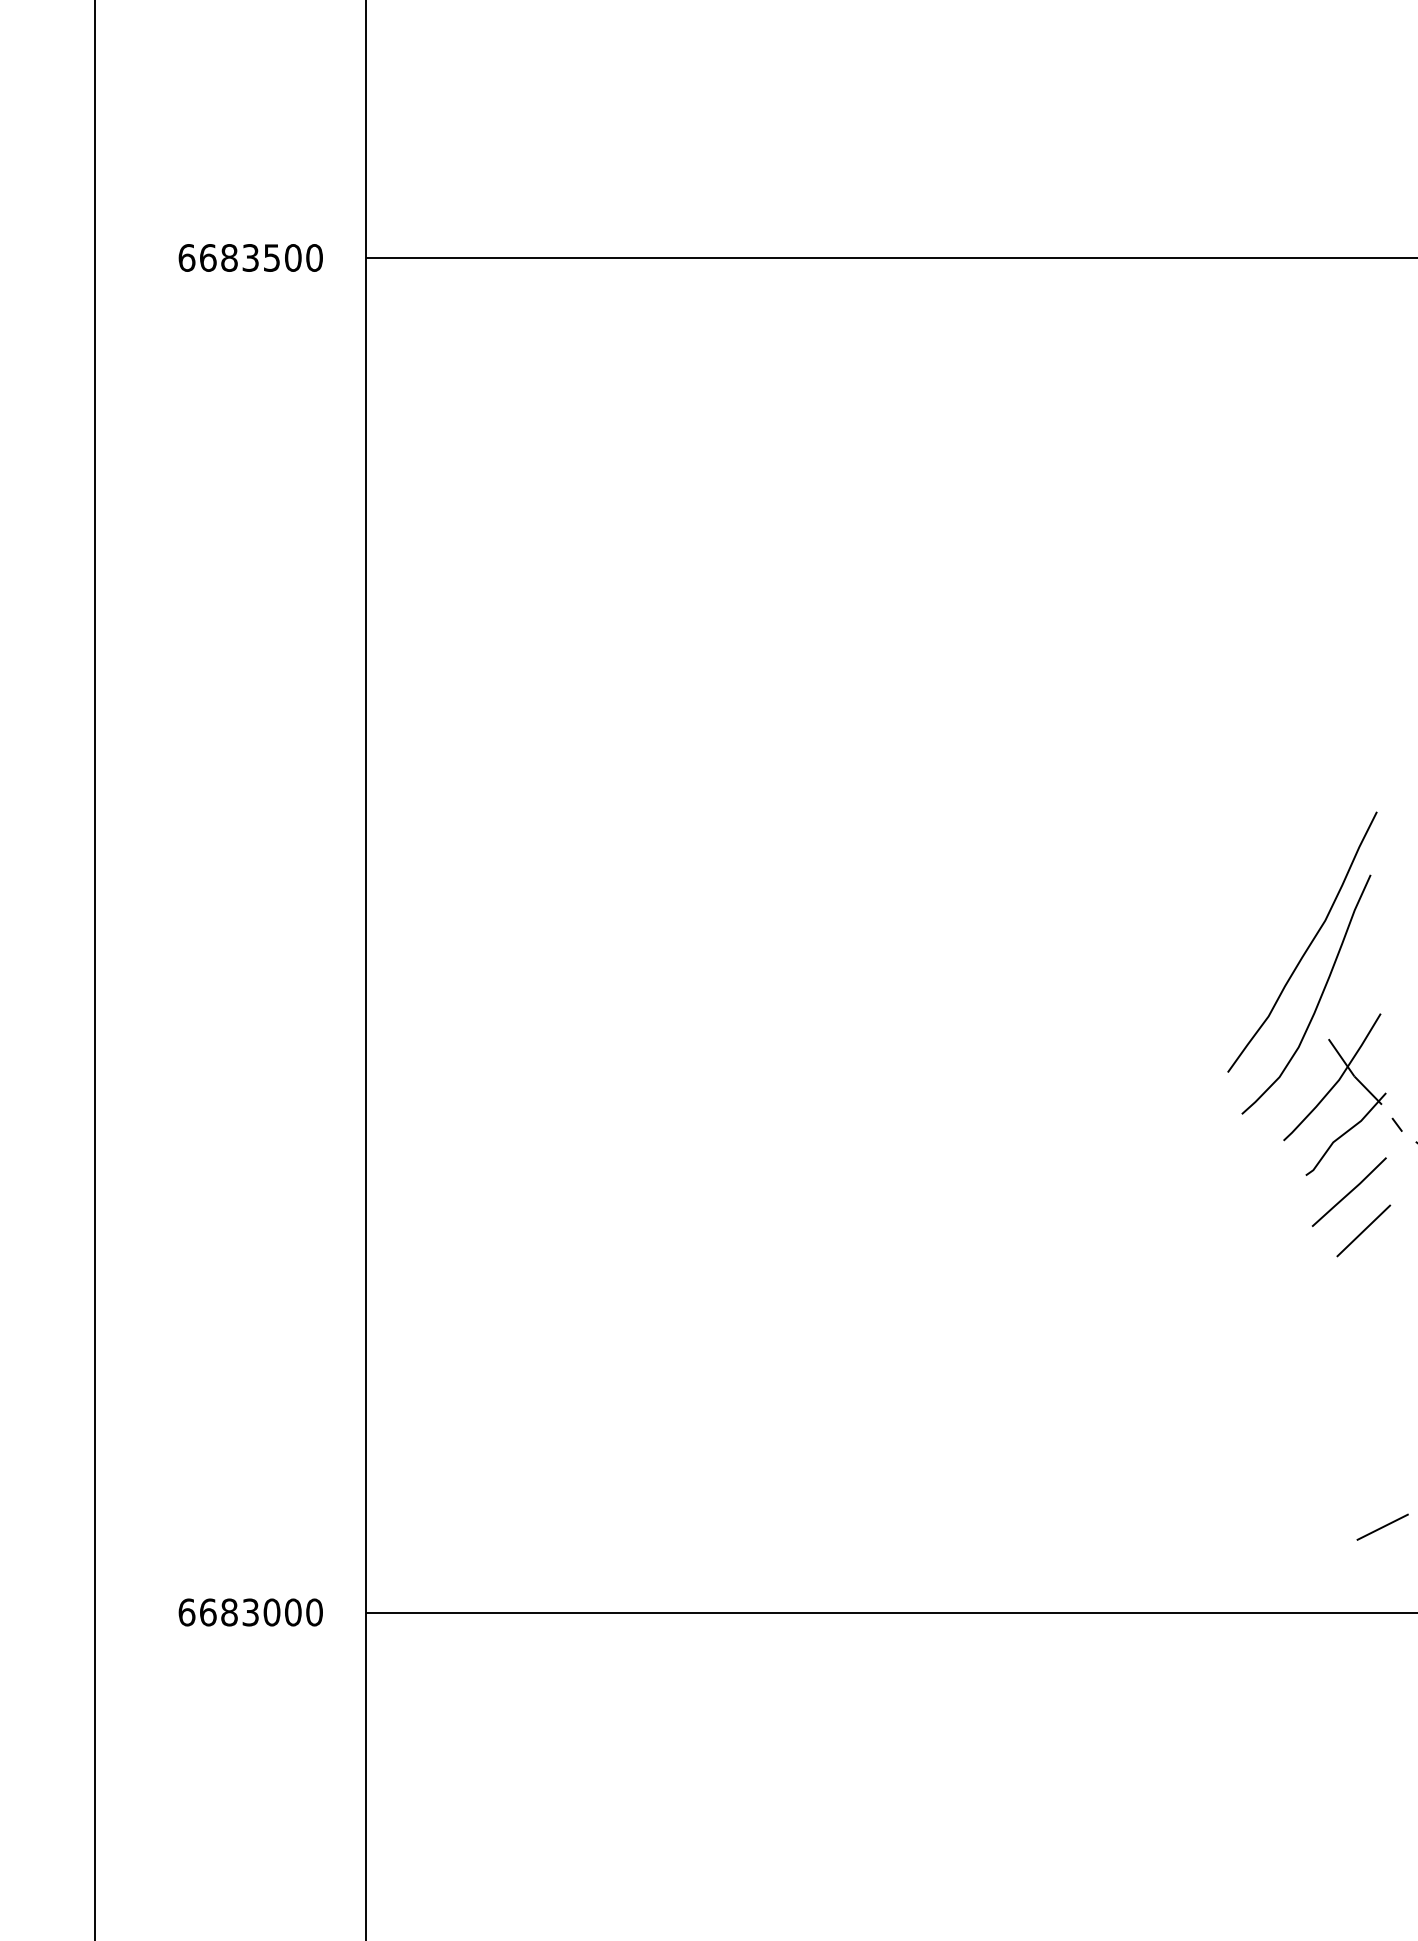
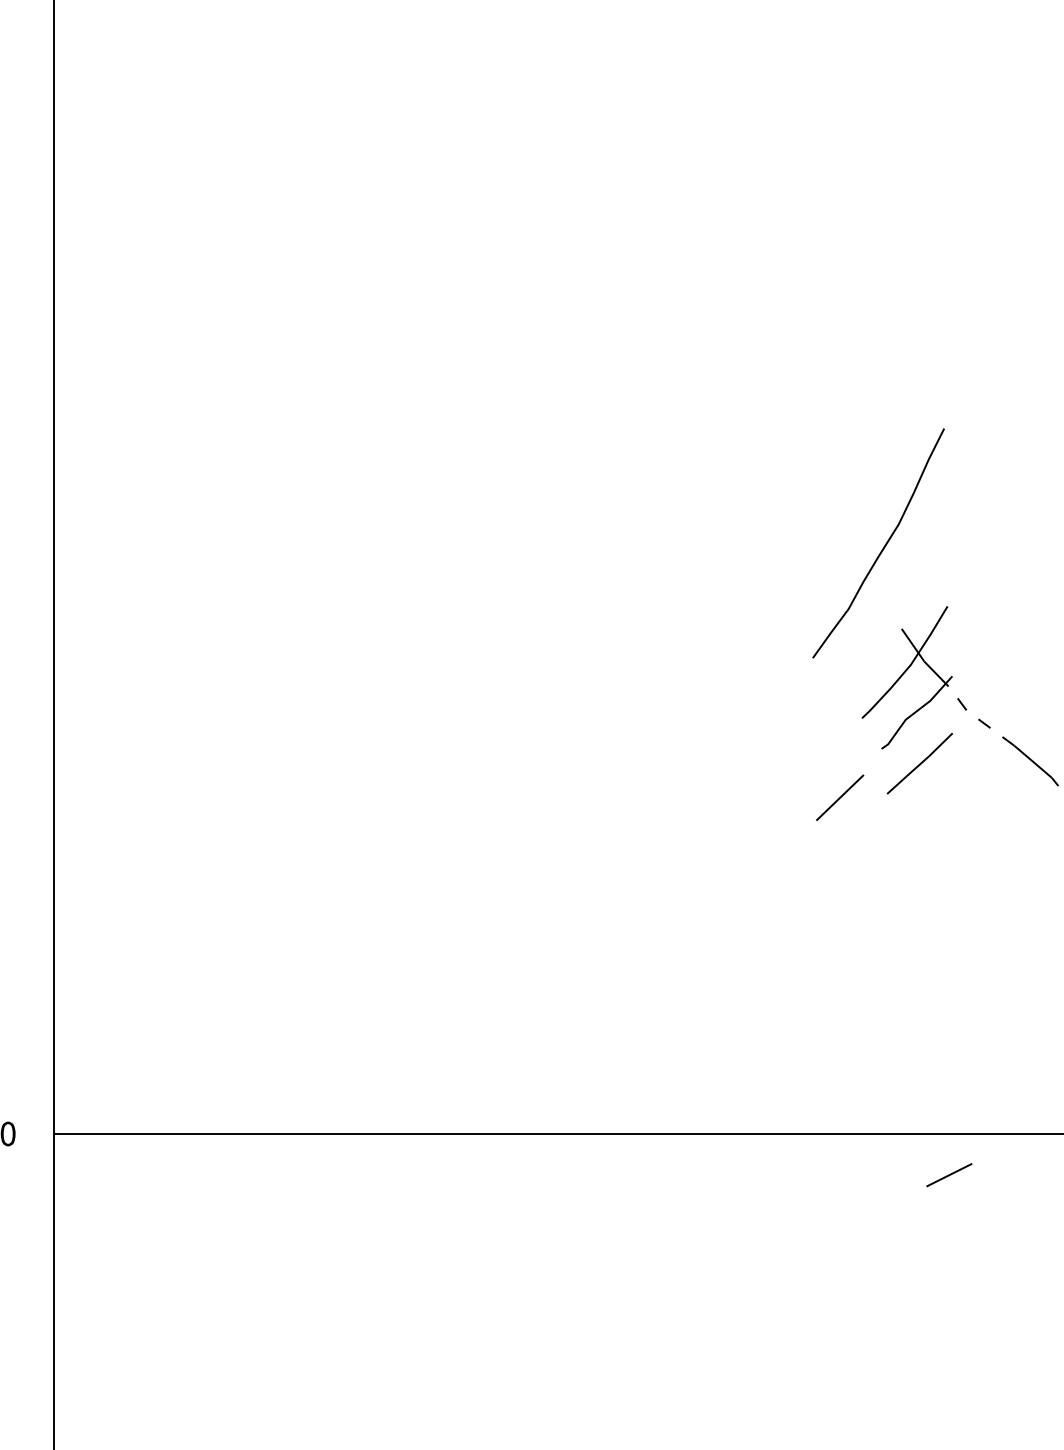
curve: (1319, 997) -> (893, 592), removed
line: (1363, 1230) -> (839, 797), moved
line: (1382, 1526) -> (949, 1174), moved

